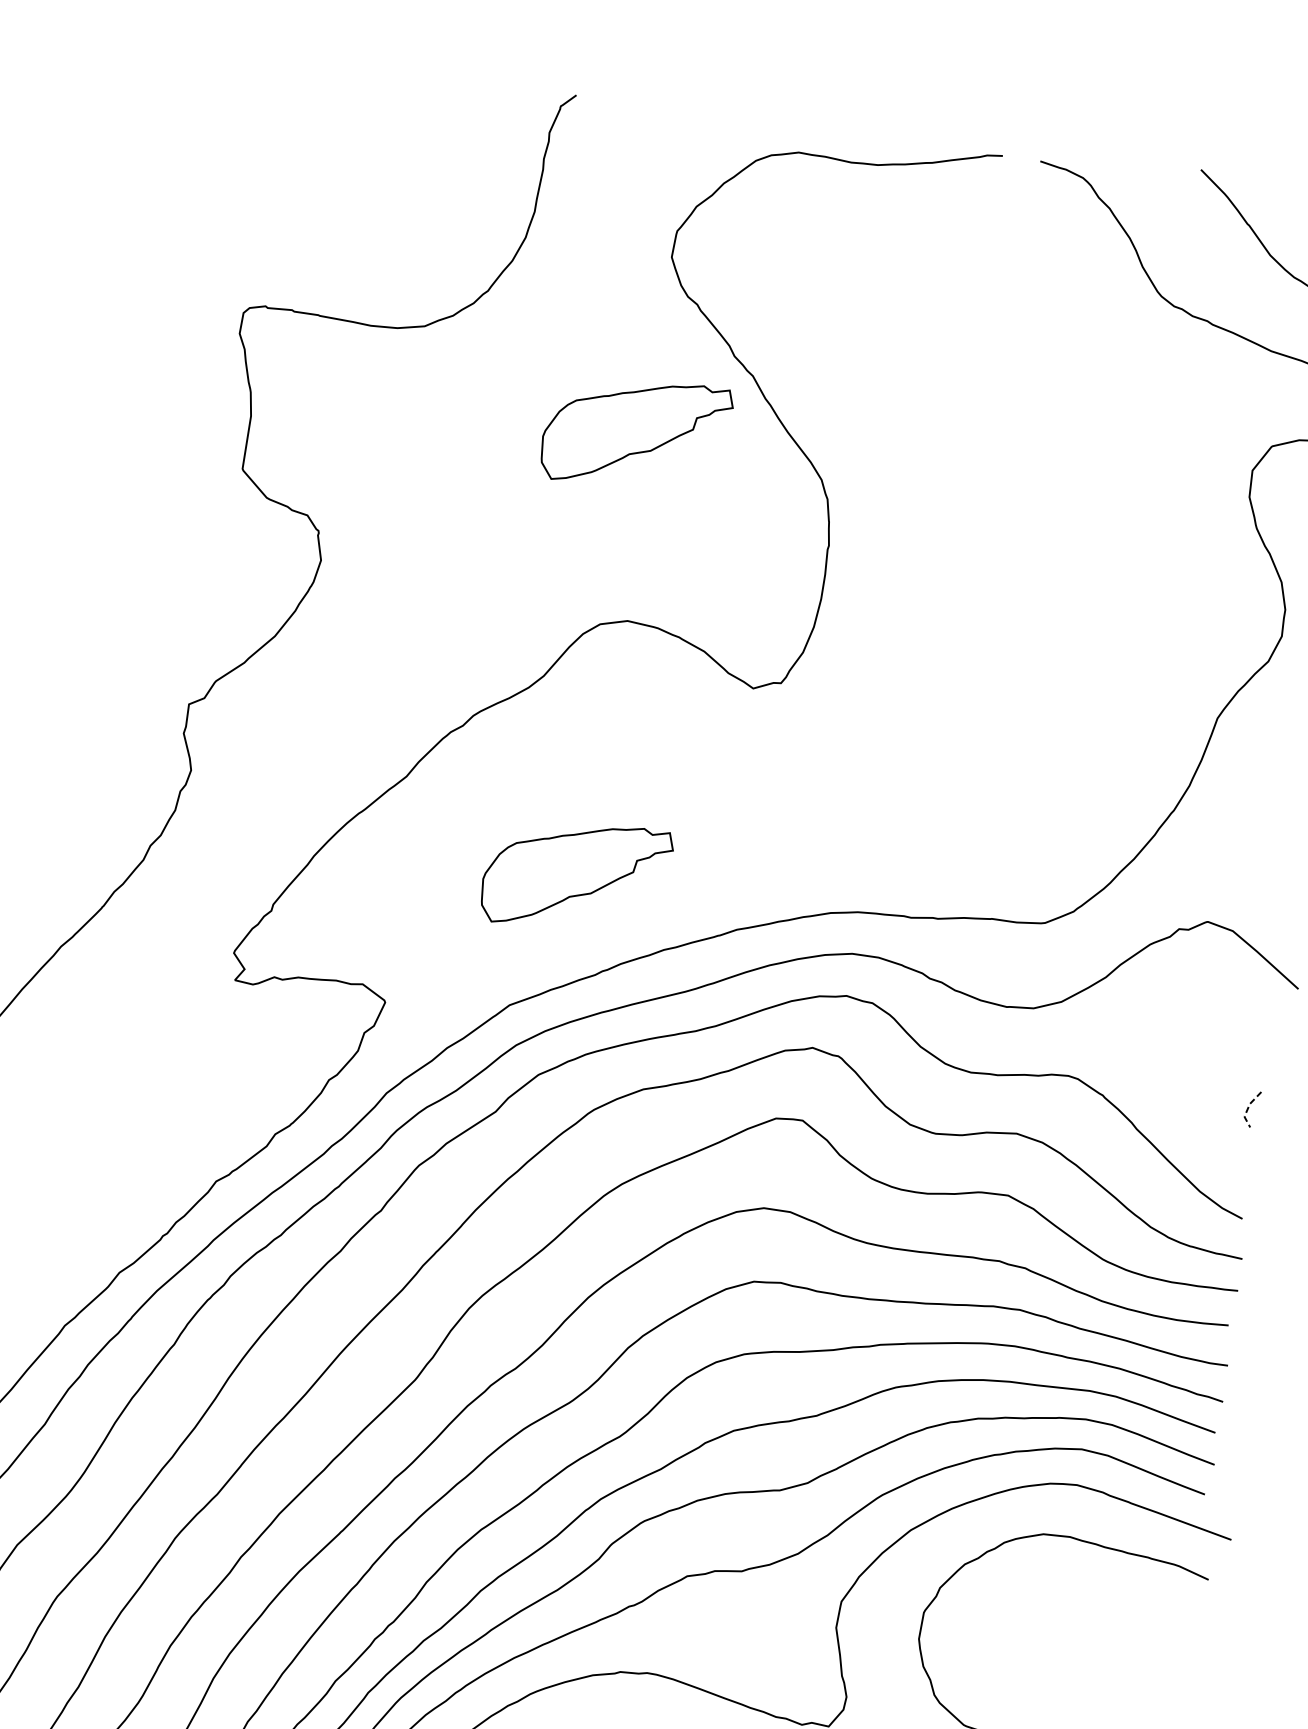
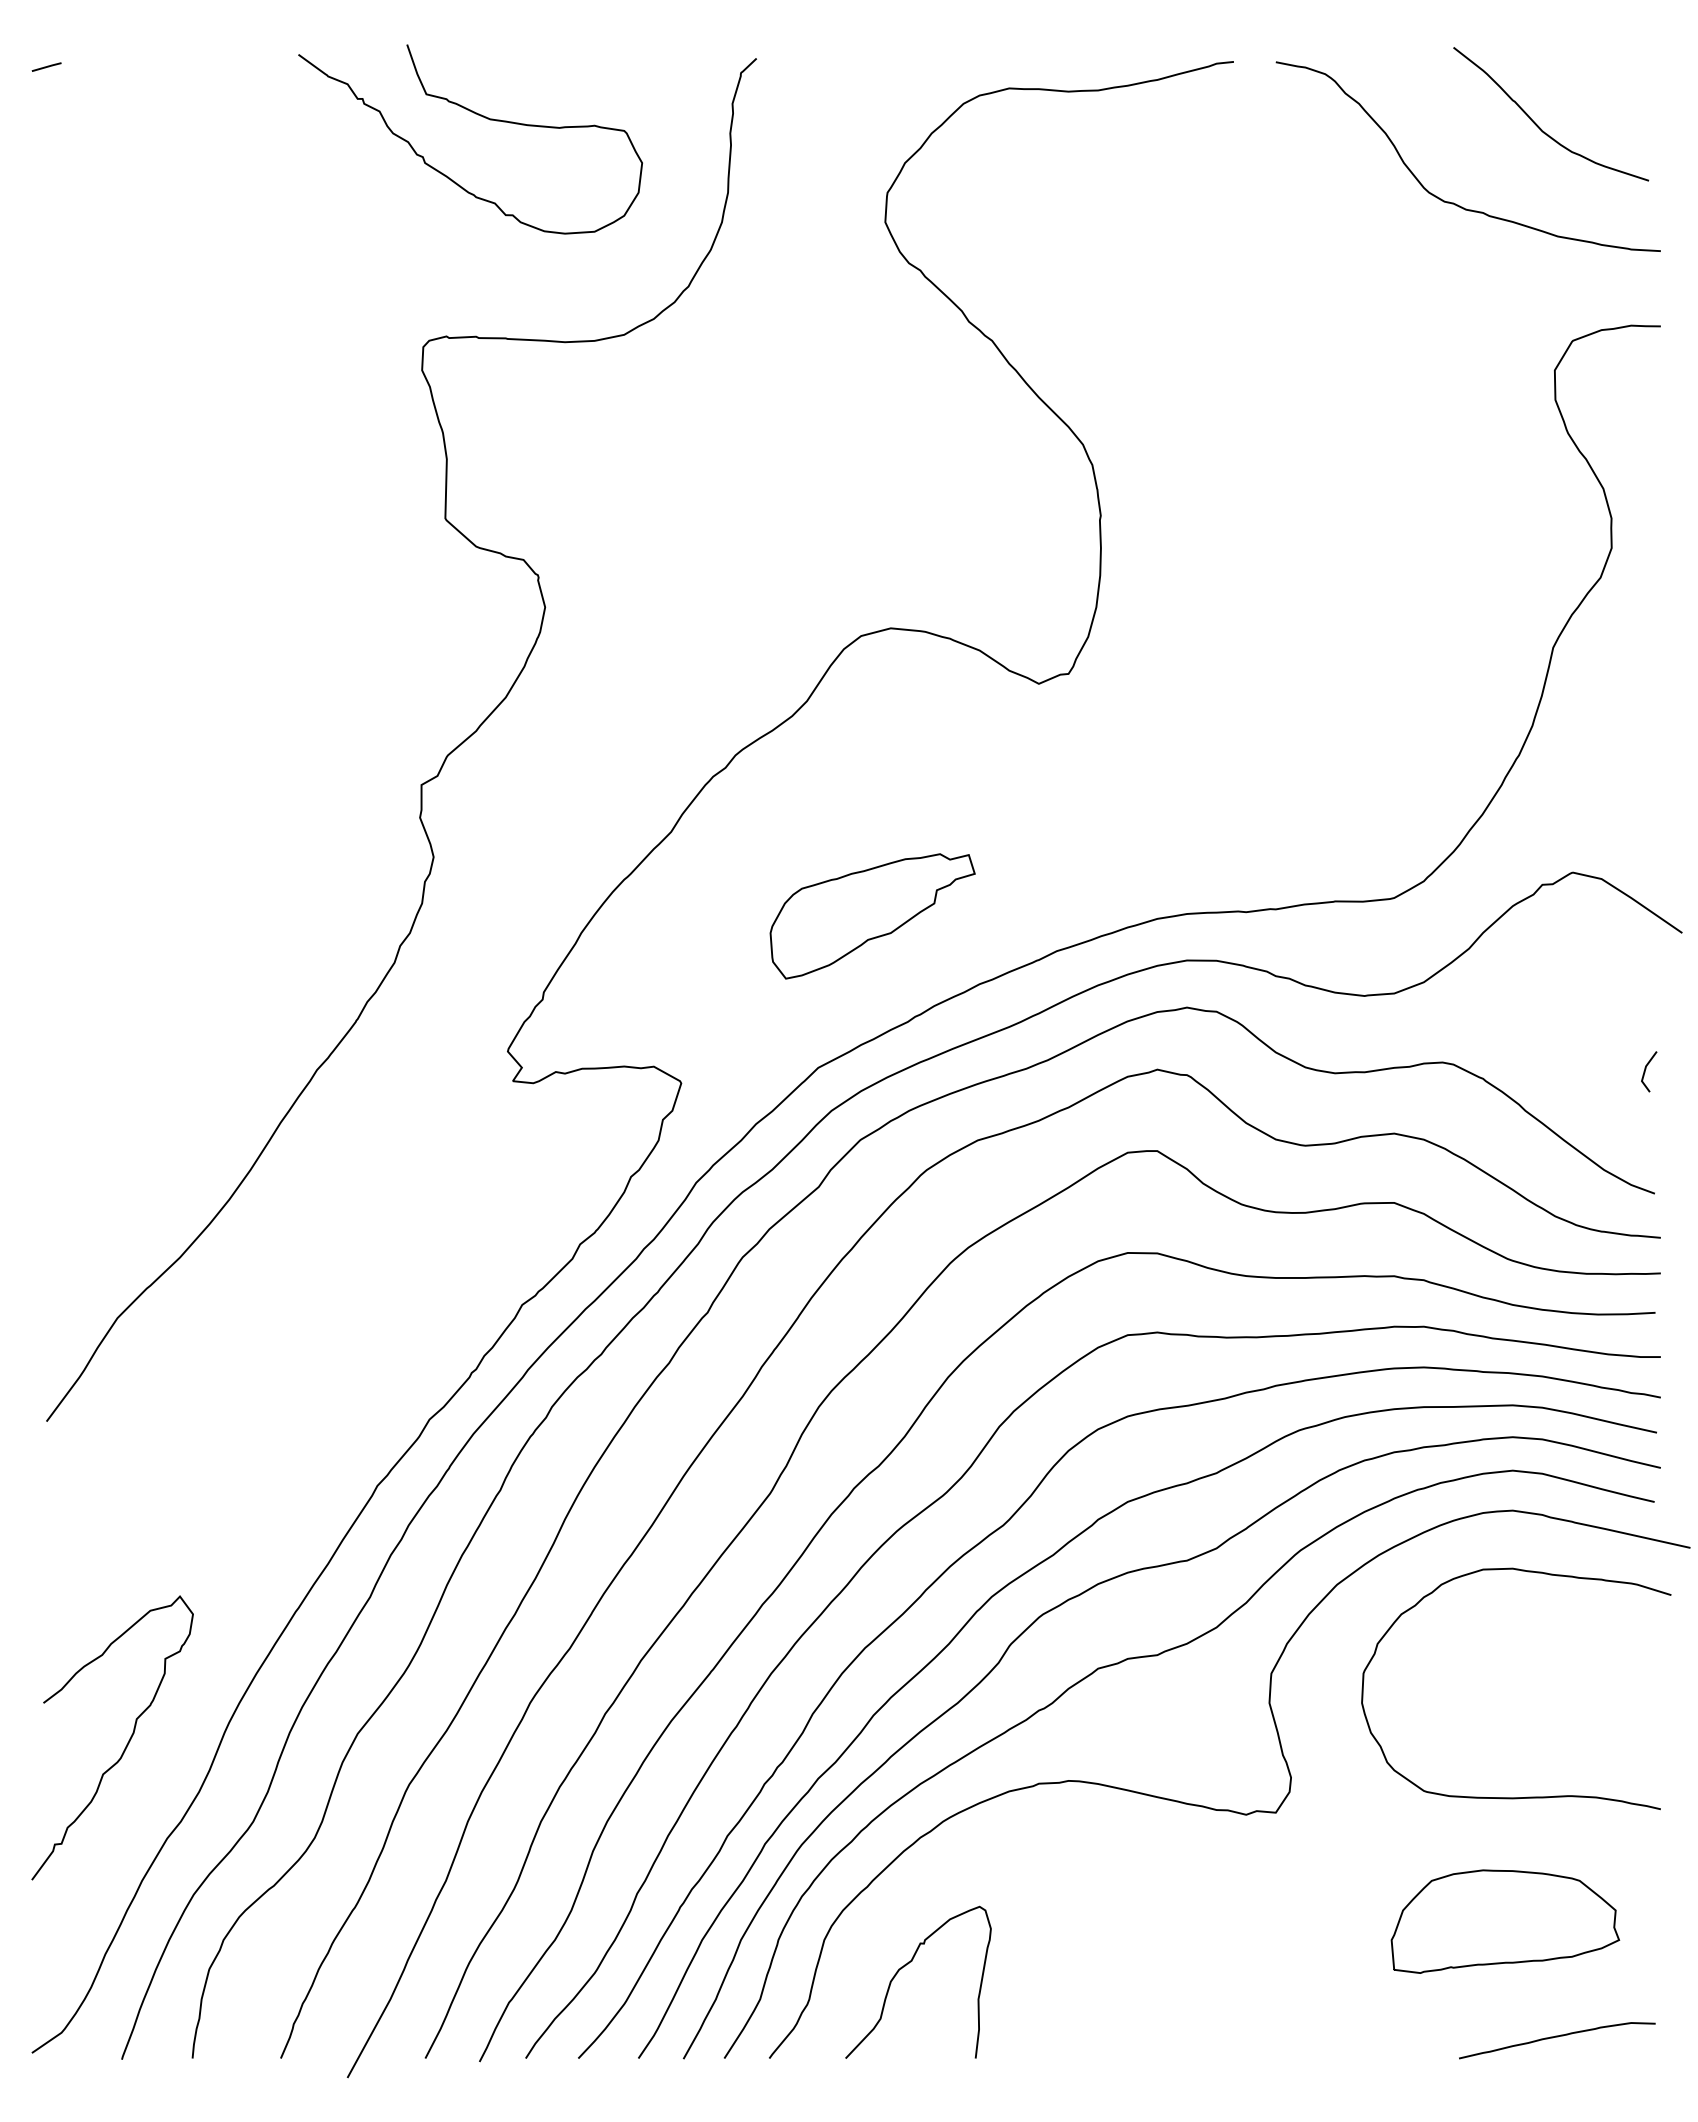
curve: (324, 114) -> (482, 117), added
part: (636, 433) -> (872, 421), removed
line: (1247, 1108) -> (1644, 1071), dashed -> solid

